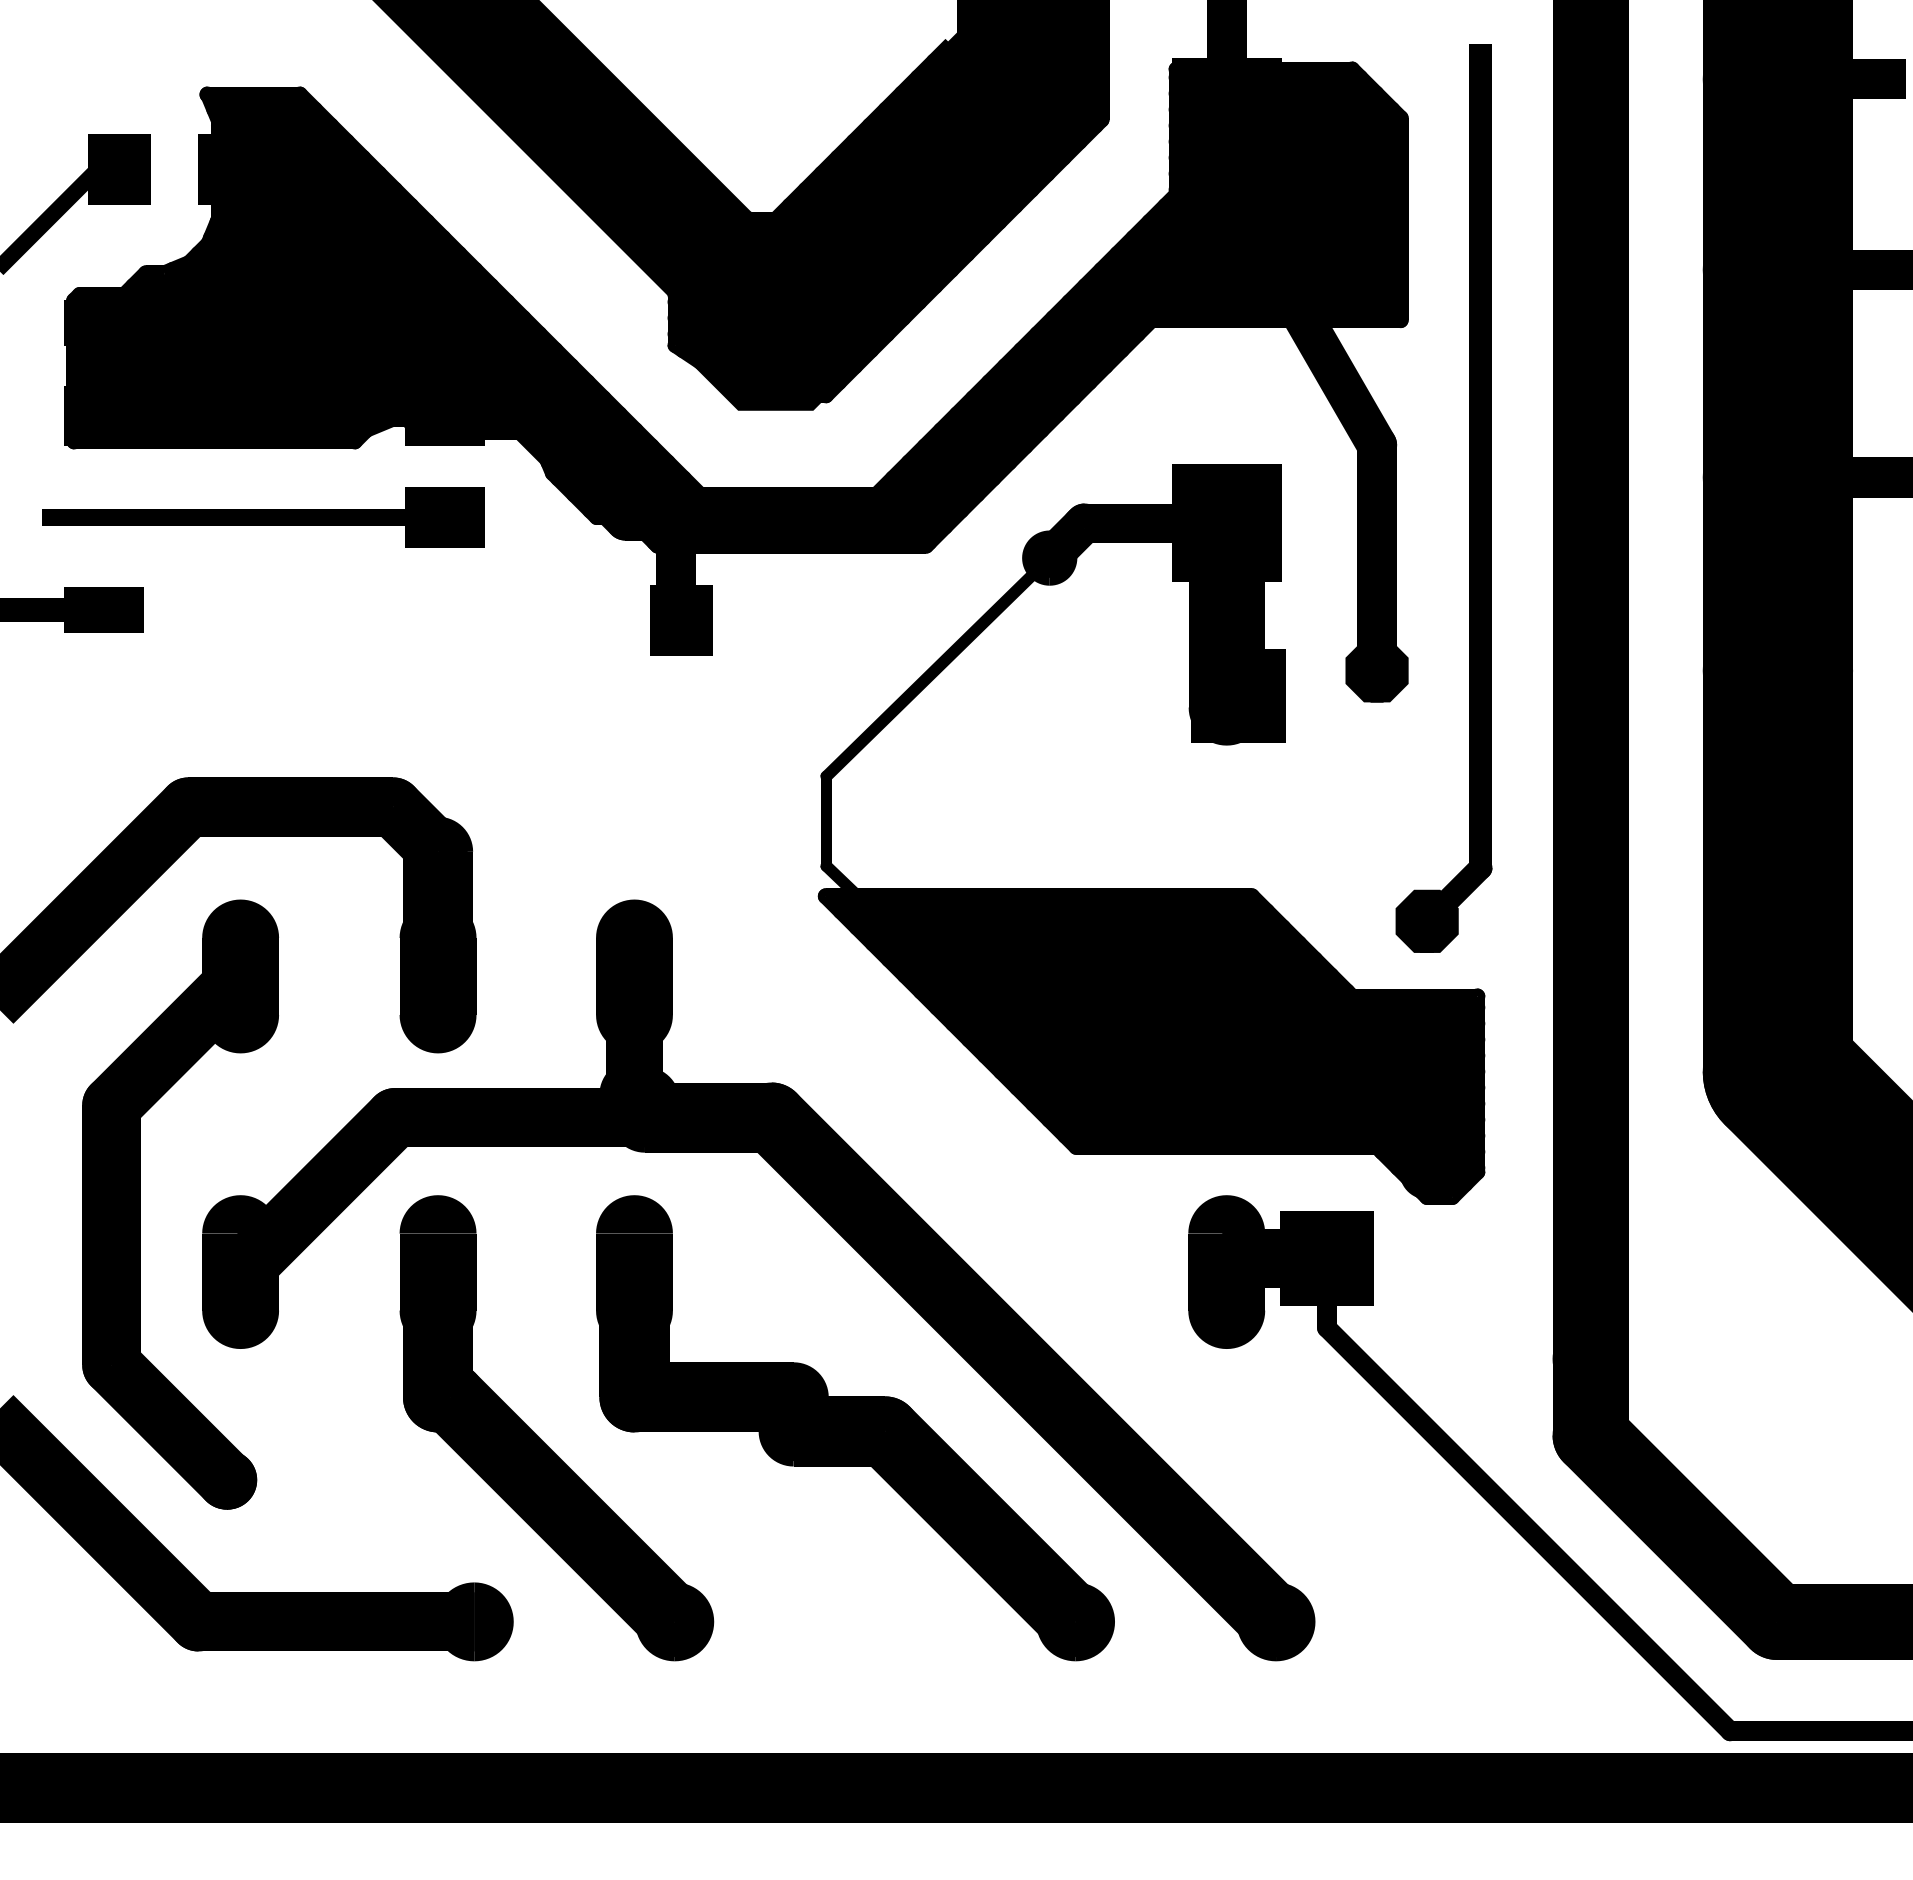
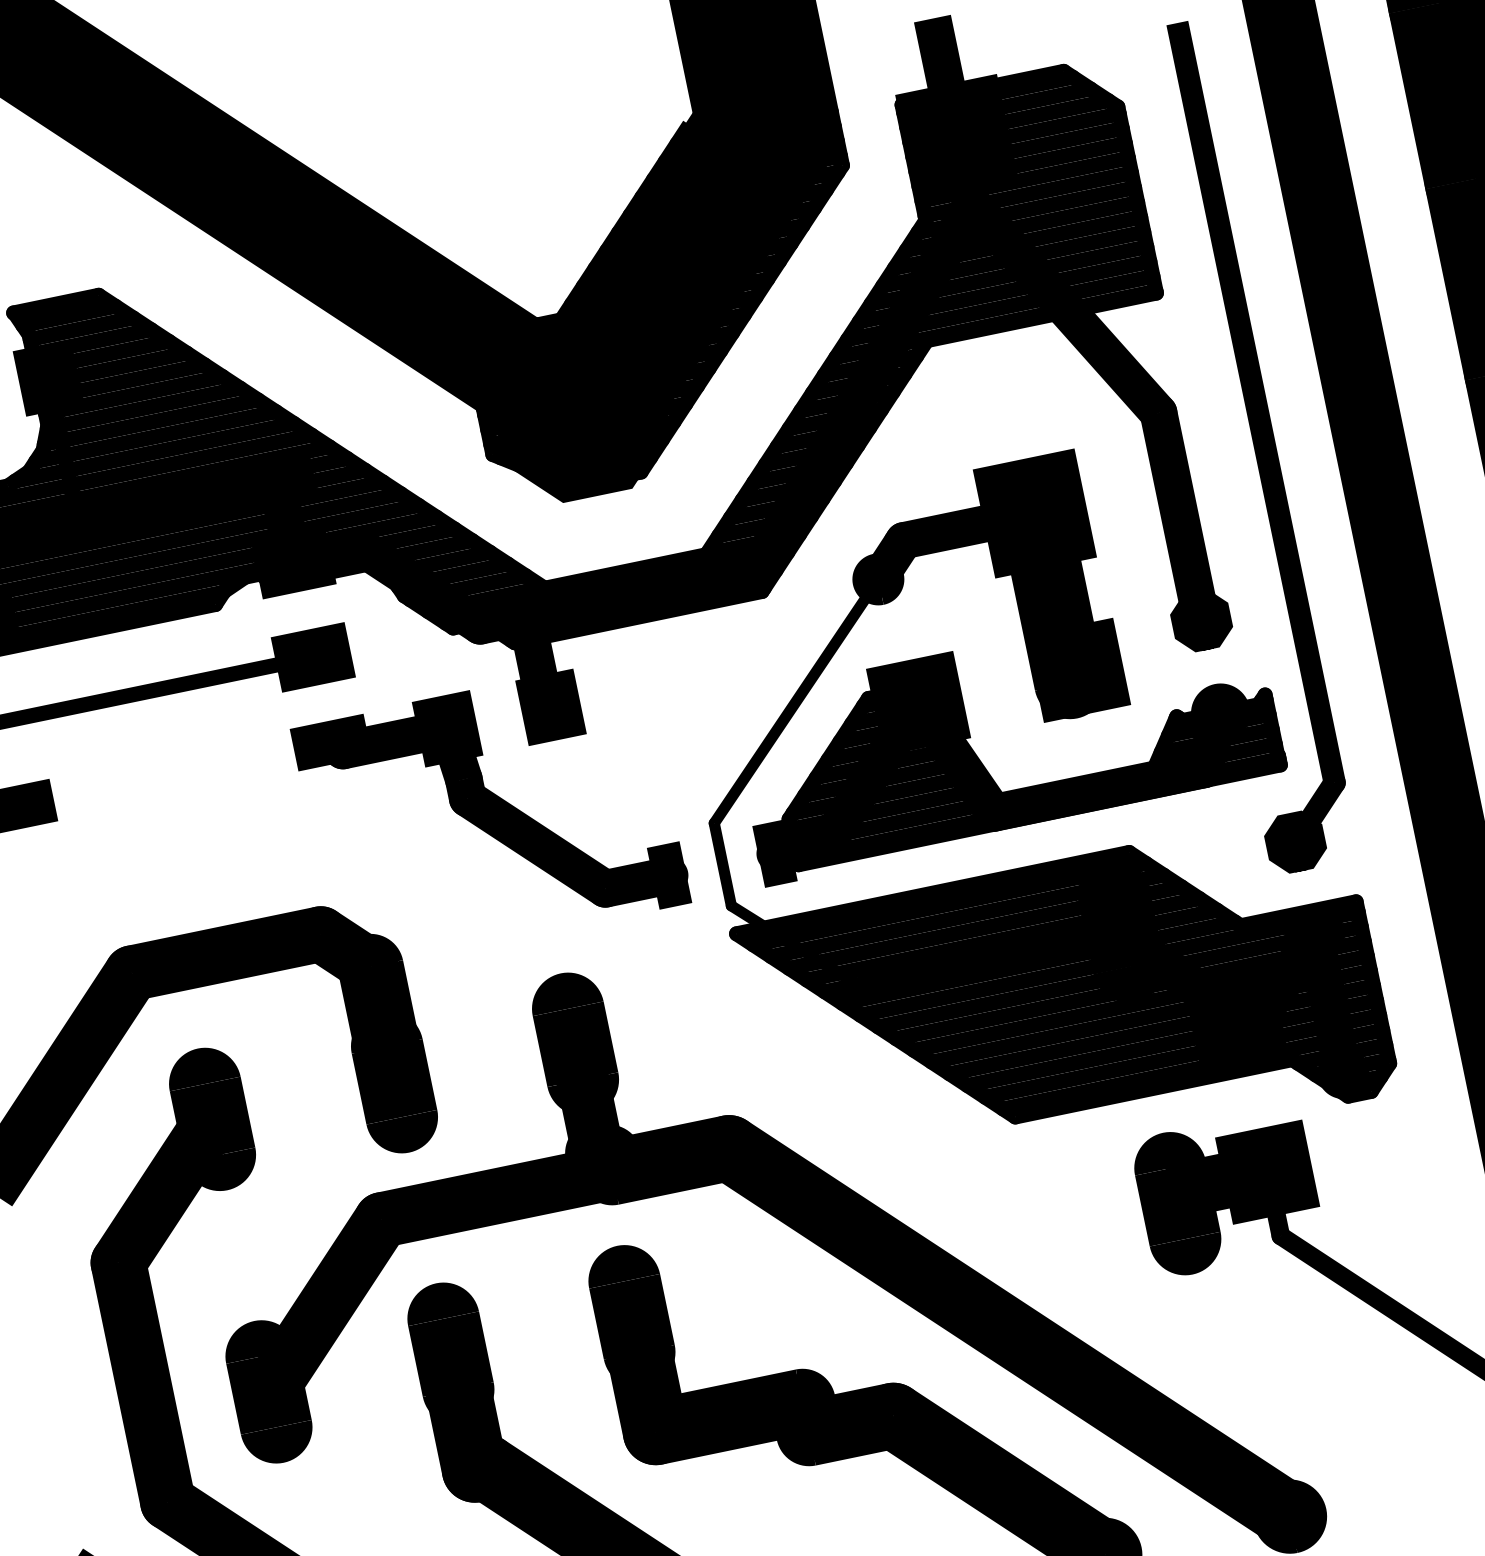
part: (596, 719) -> (491, 814), added
part: (1117, 768) -> (981, 760), added

